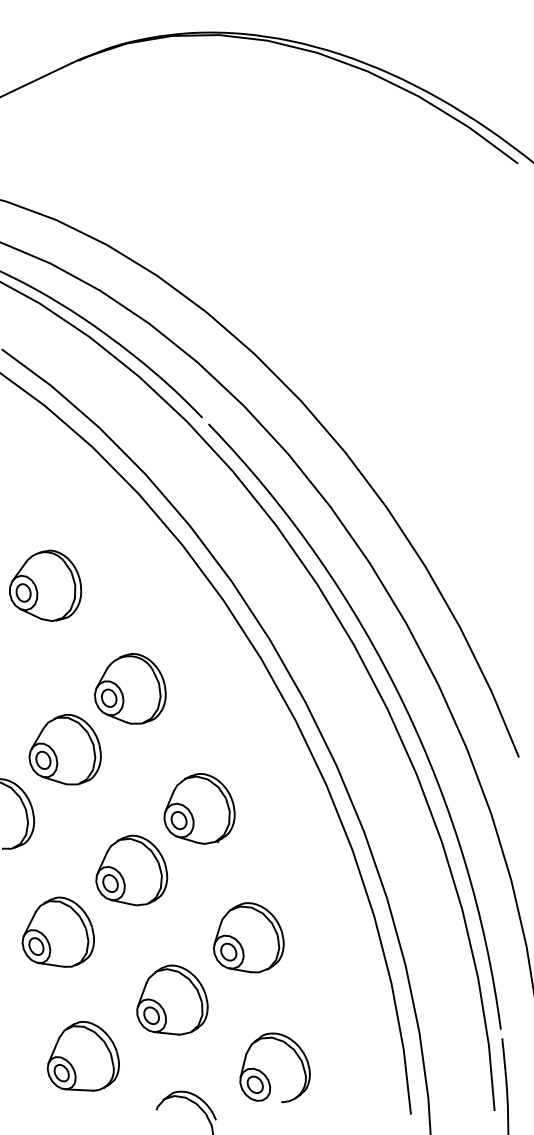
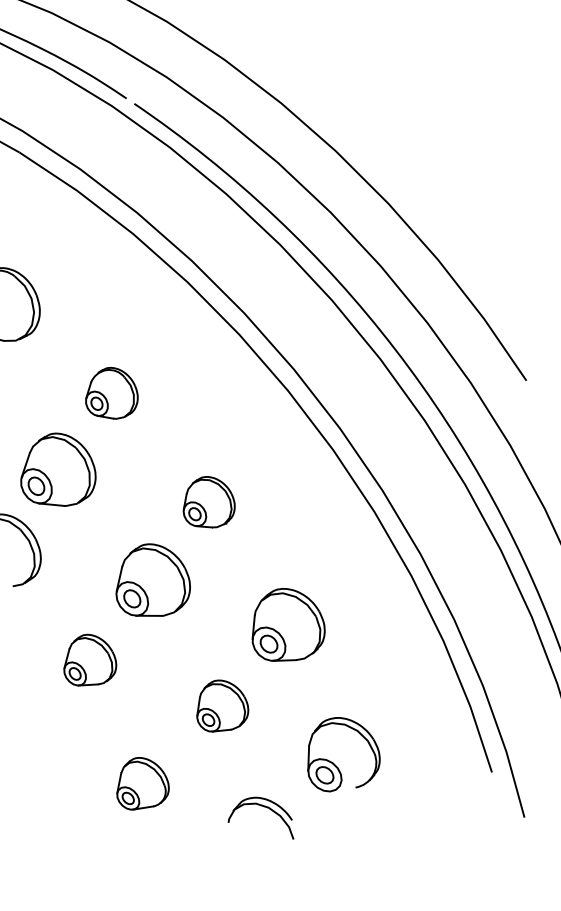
part: (130, 688) -> (110, 393), size x0.7
part: (199, 808) -> (207, 502), size x0.7
part: (57, 931) -> (87, 659), size x0.7
part: (172, 999) -> (221, 705), size x0.7
part: (82, 1056) -> (140, 783), size x0.7

